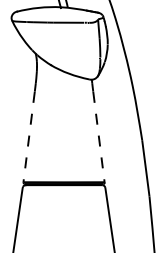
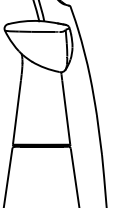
line: (28, 138) -> (16, 113), dashed -> solid
line: (99, 138) -> (66, 113), dashed -> solid

